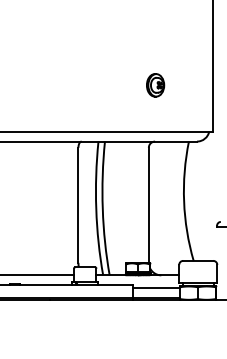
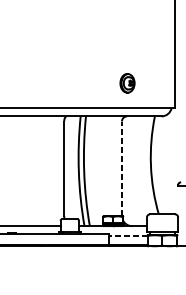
part: (155, 85) -> (127, 83), moved
line: (148, 204) -> (121, 168), solid -> dashed
line: (156, 287) -> (128, 236), solid -> dashed

